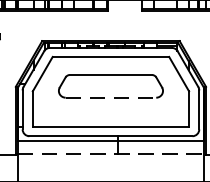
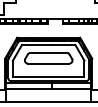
line: (110, 97) -> (48, 63), dashed -> solid
line: (112, 154) -> (49, 89), dashed -> solid

